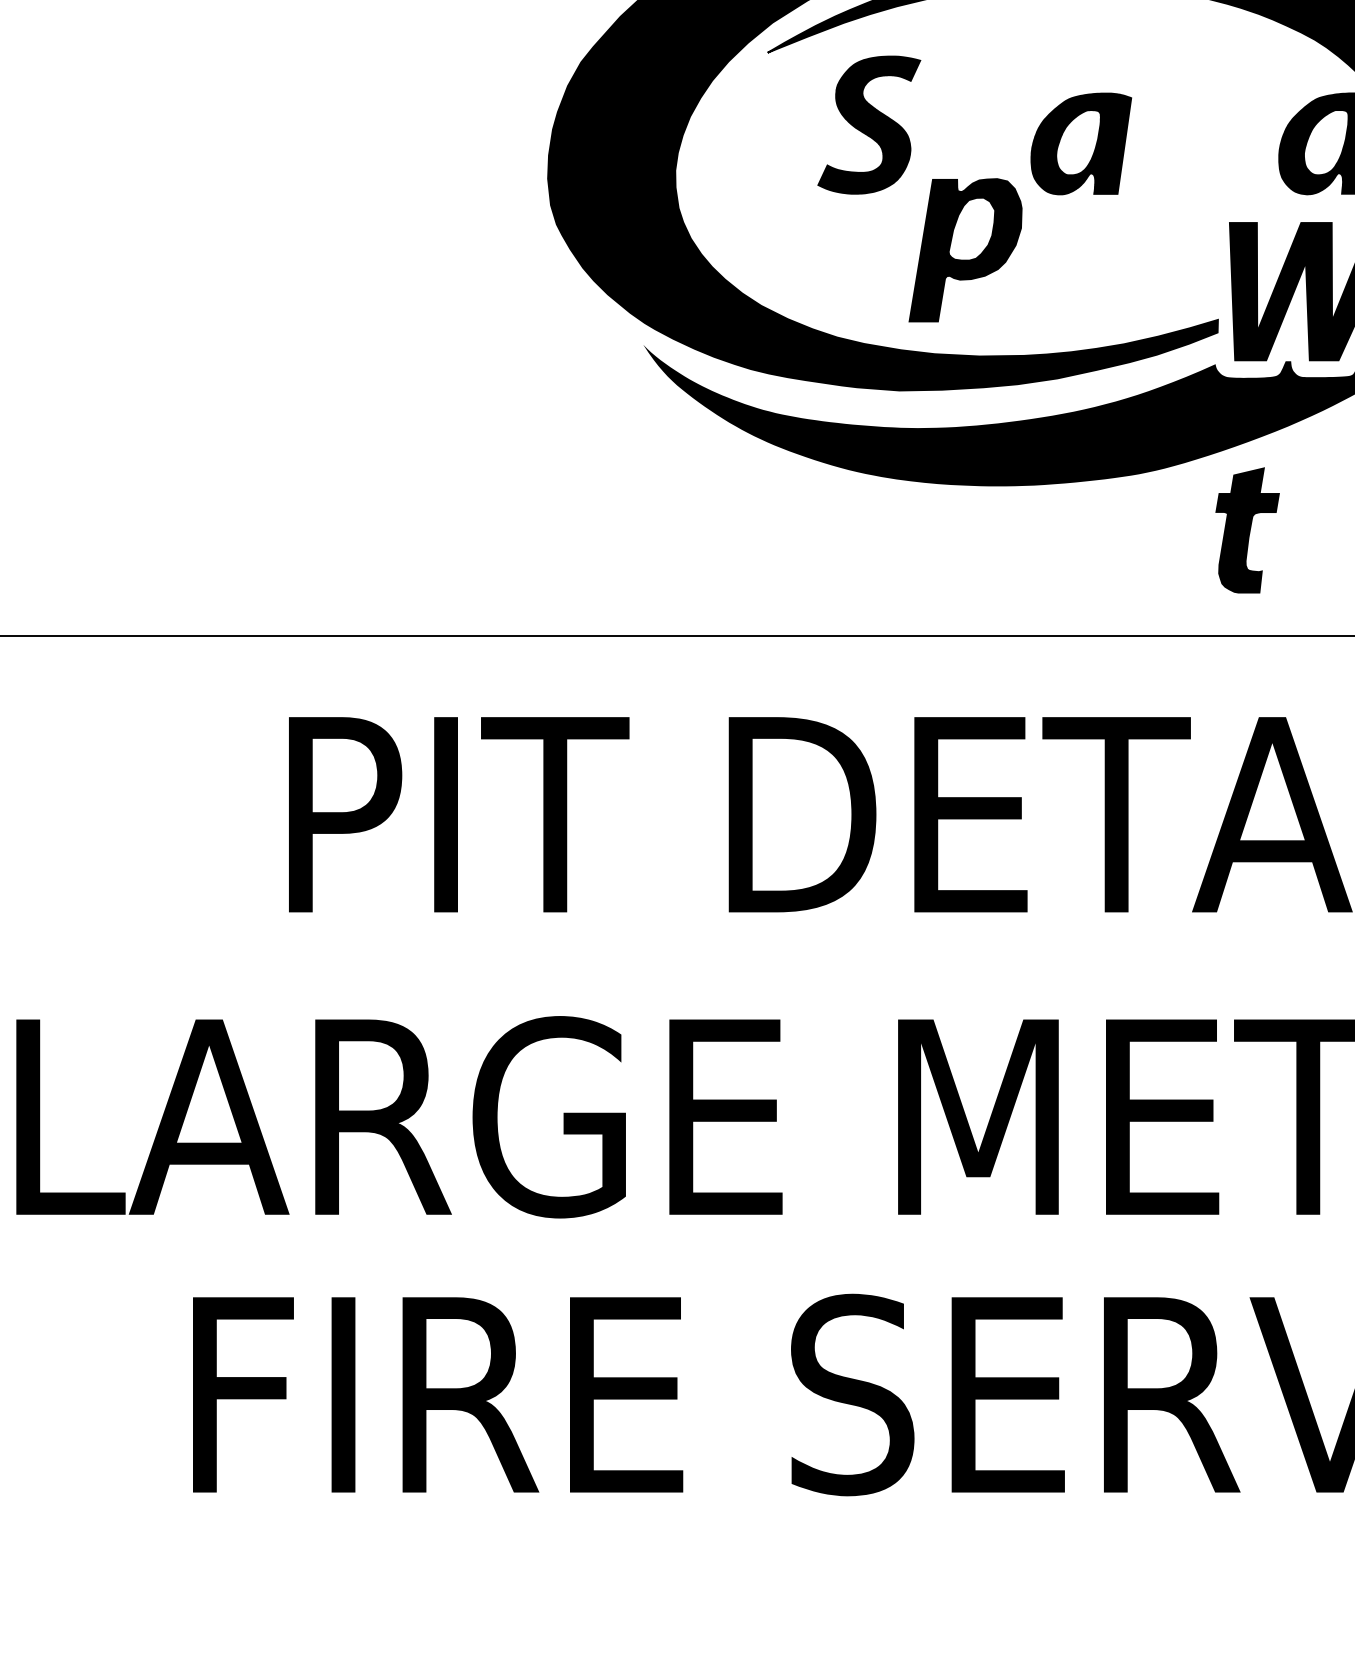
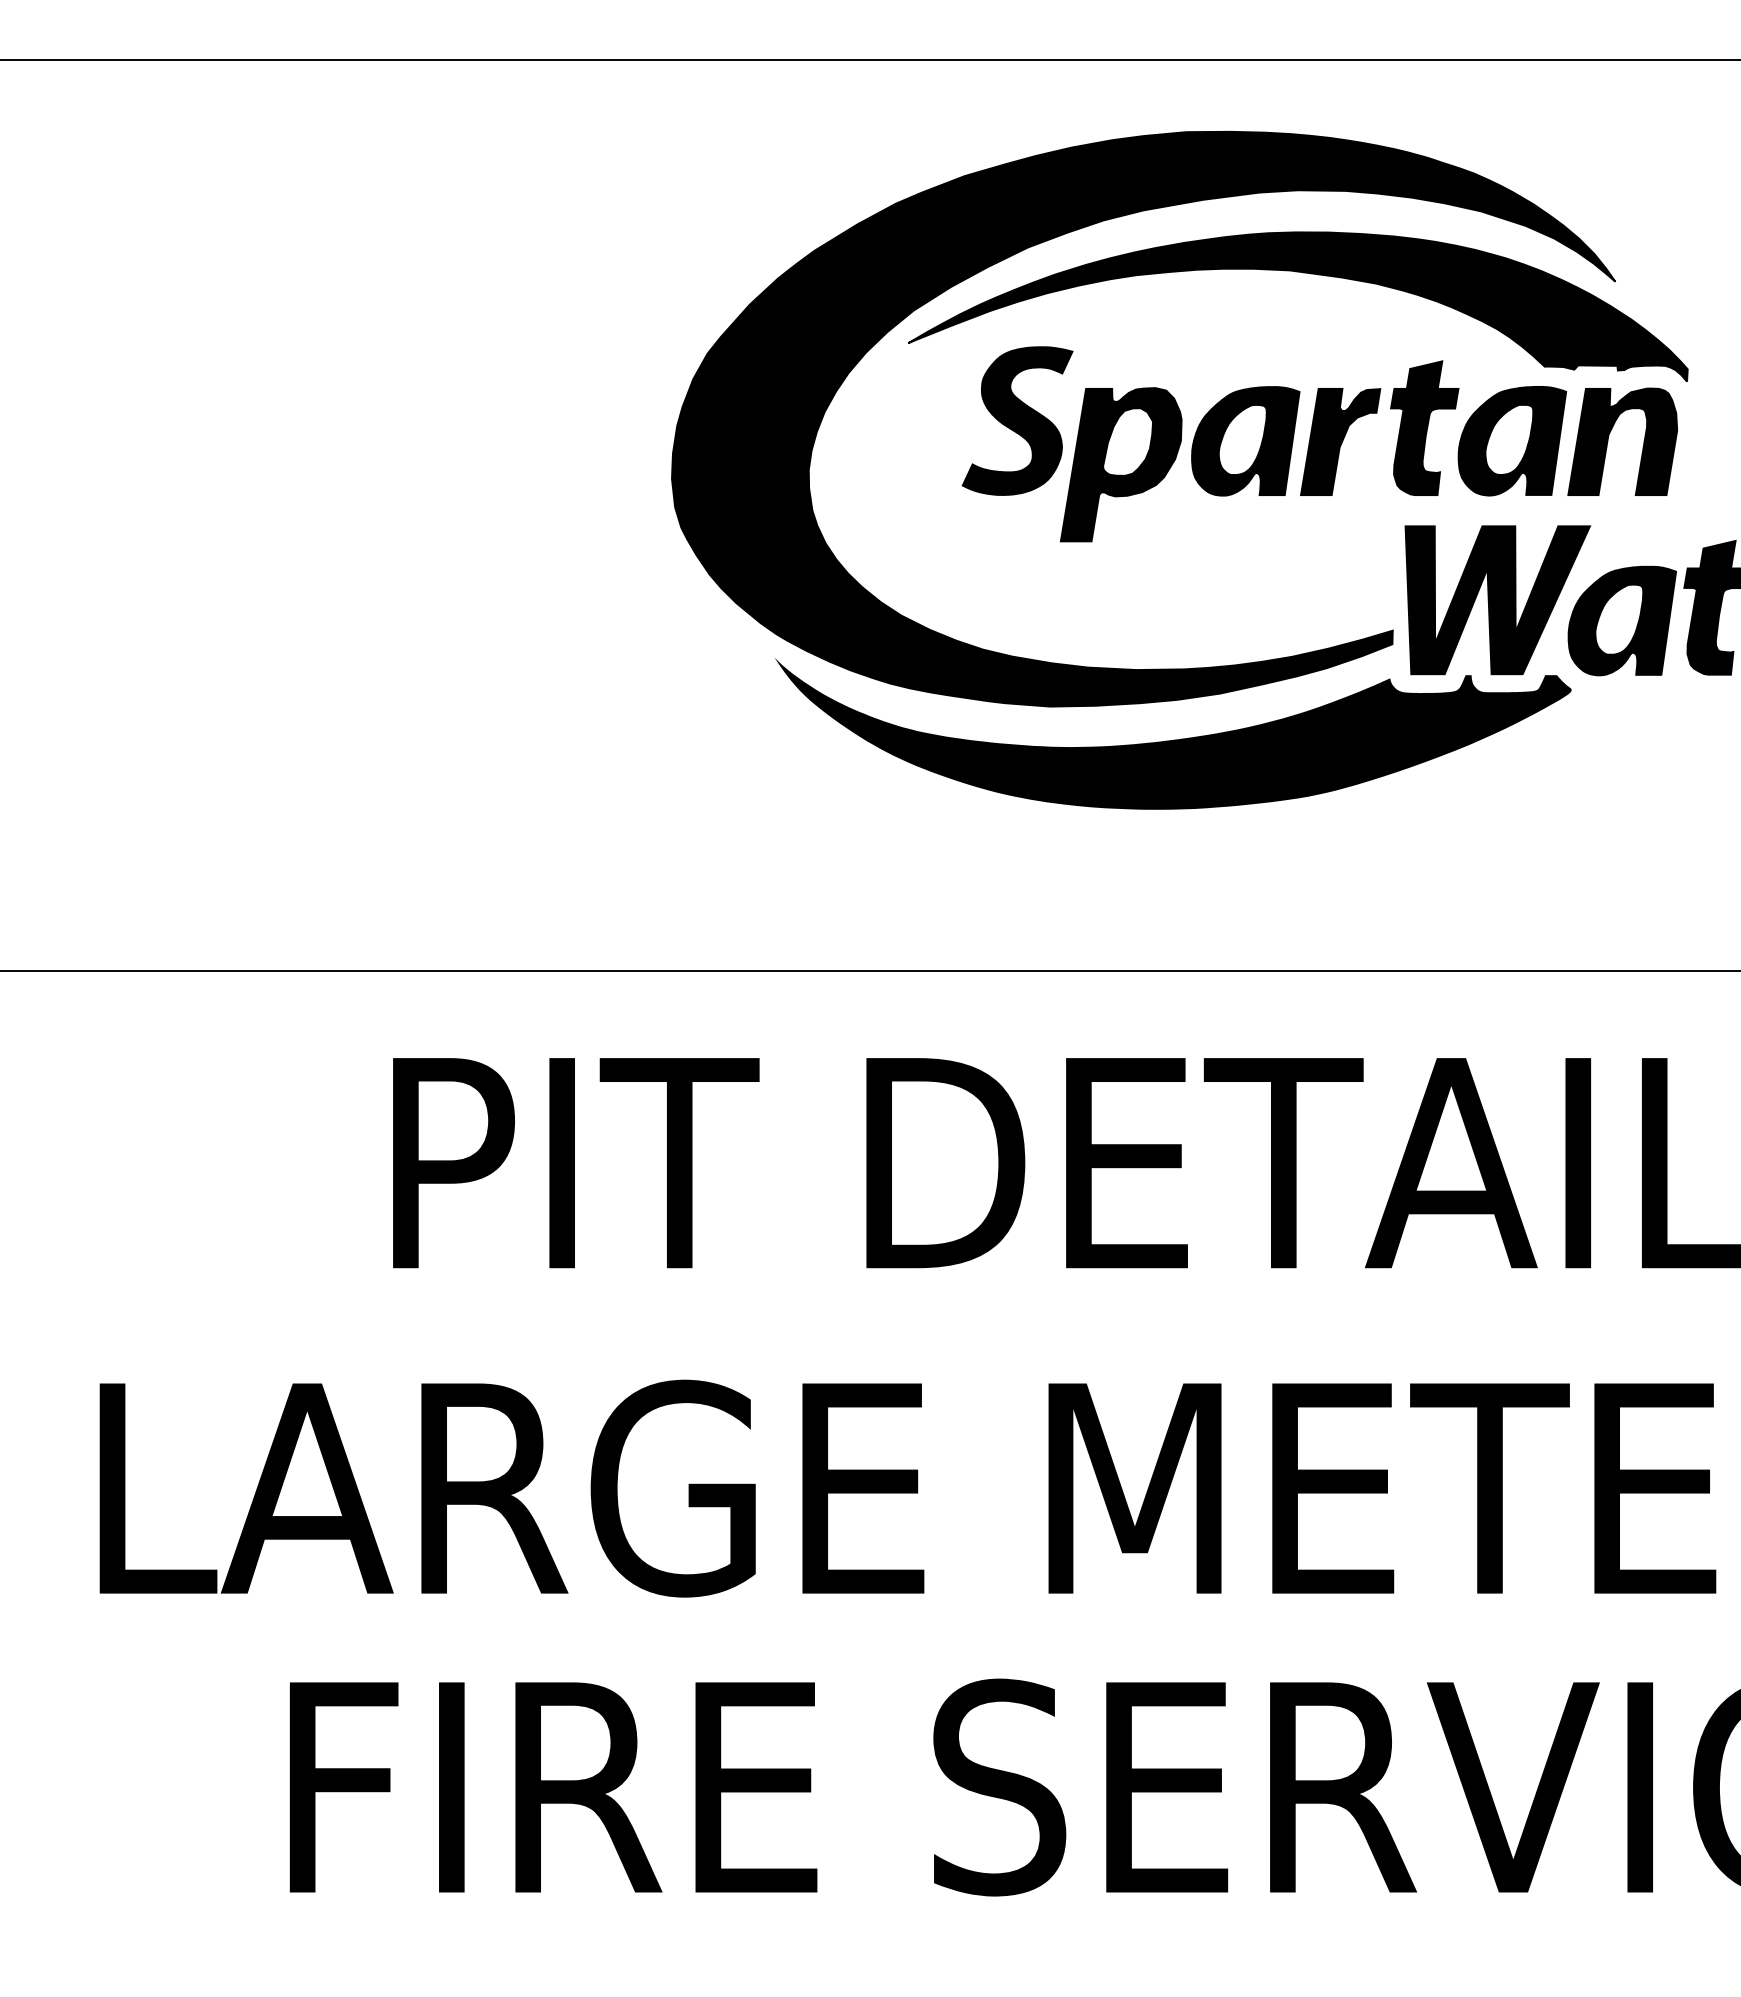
fill: (1169, 144) -> (1340, 441), added
part: (965, 250) -> (1121, 464), moved
part: (1247, 529) -> (1424, 427), moved

